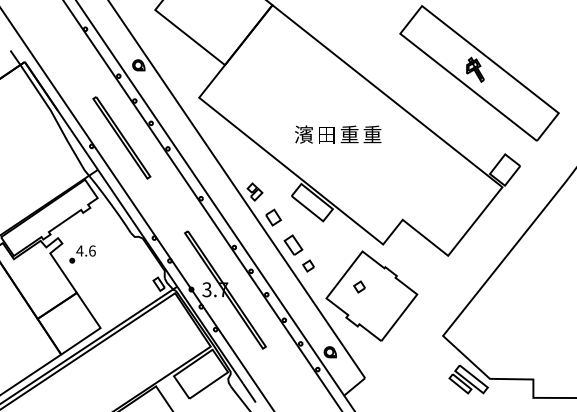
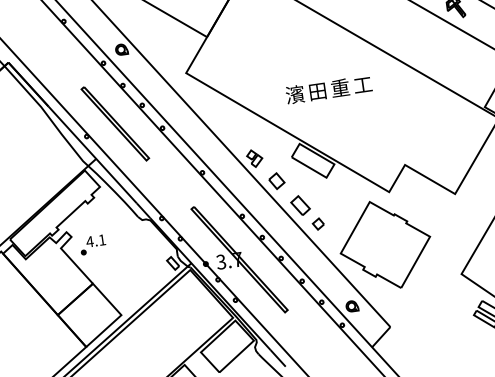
text: (372, 134) -> (362, 84), 重 -> 工
text: (92, 250) -> (102, 239), 4.6 -> 4.1
part: (359, 286) -> (371, 237), removed

